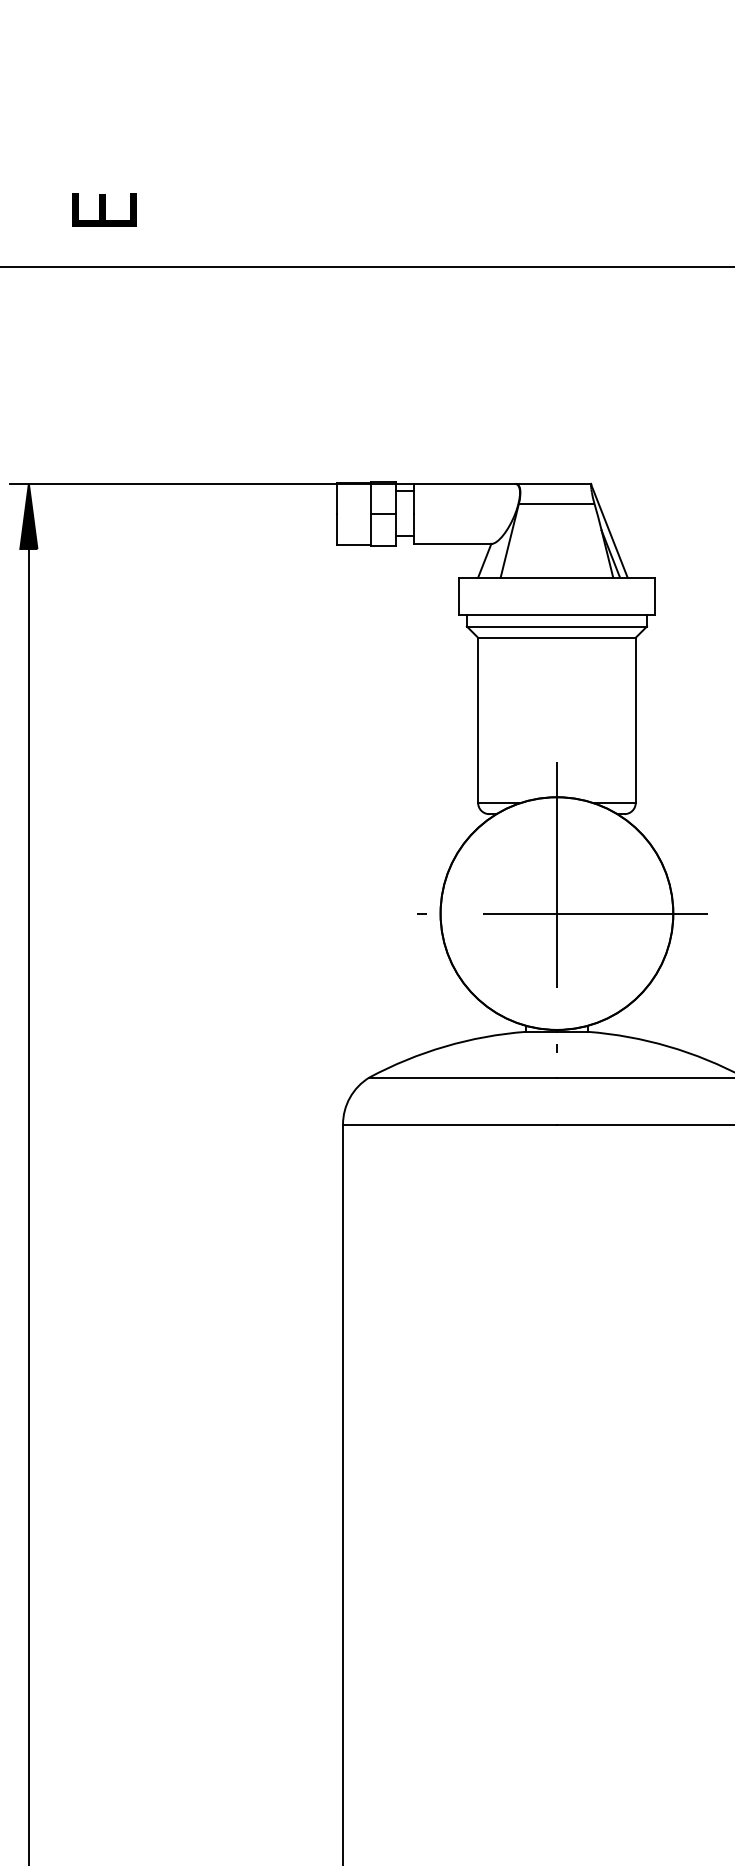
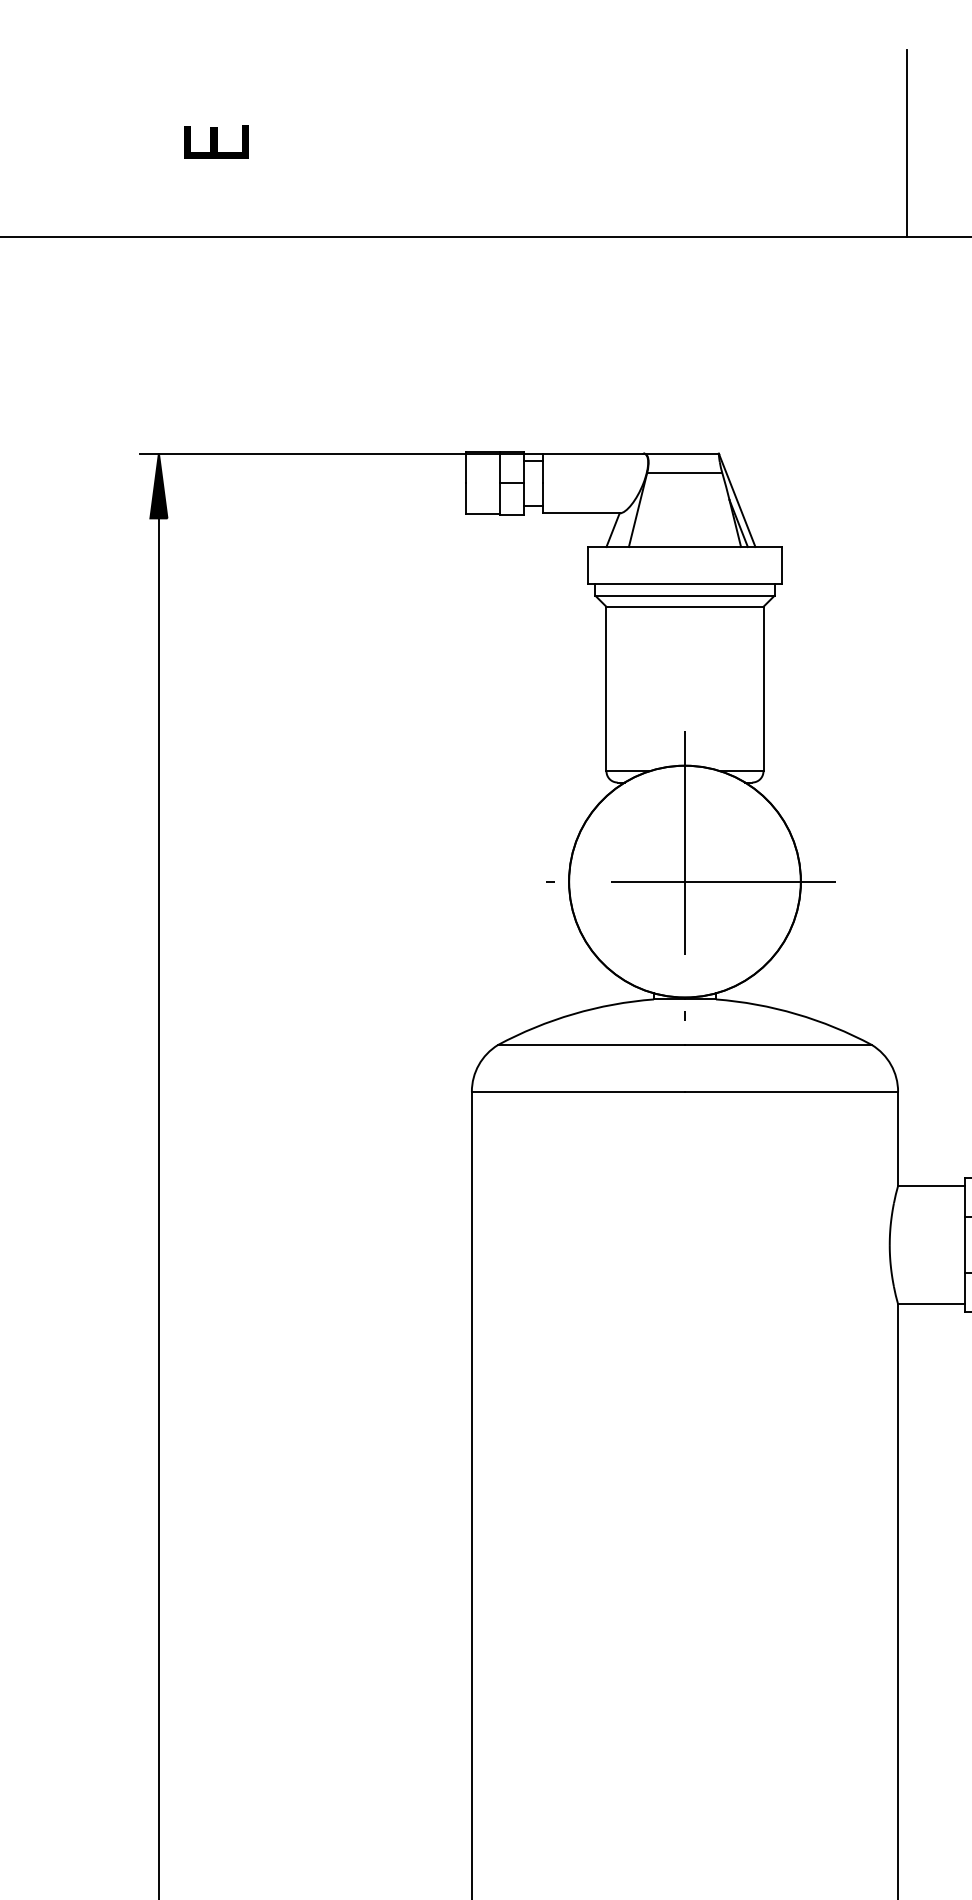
text: (104, 208) -> (216, 141), moved

